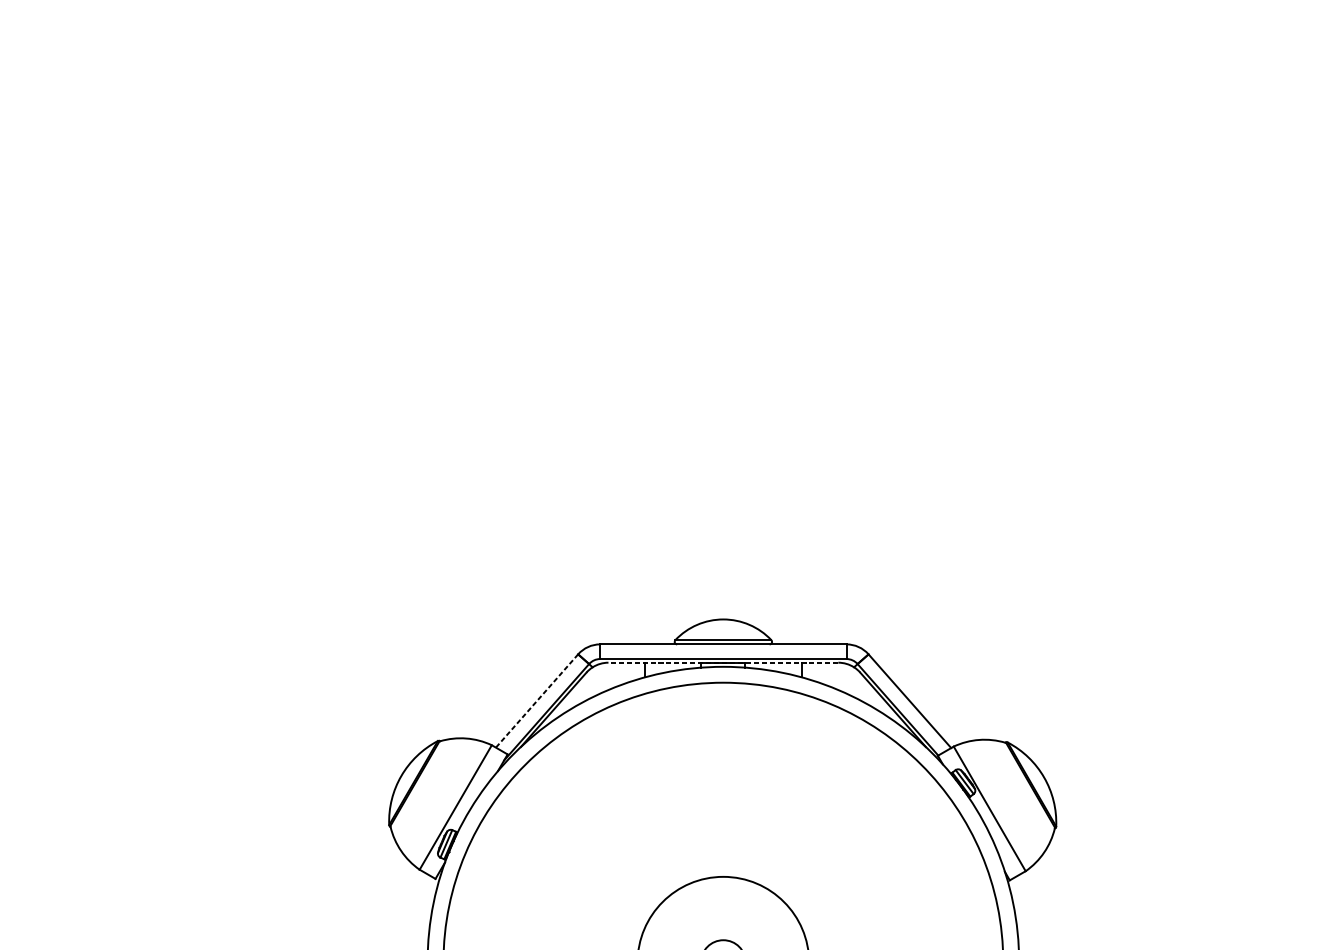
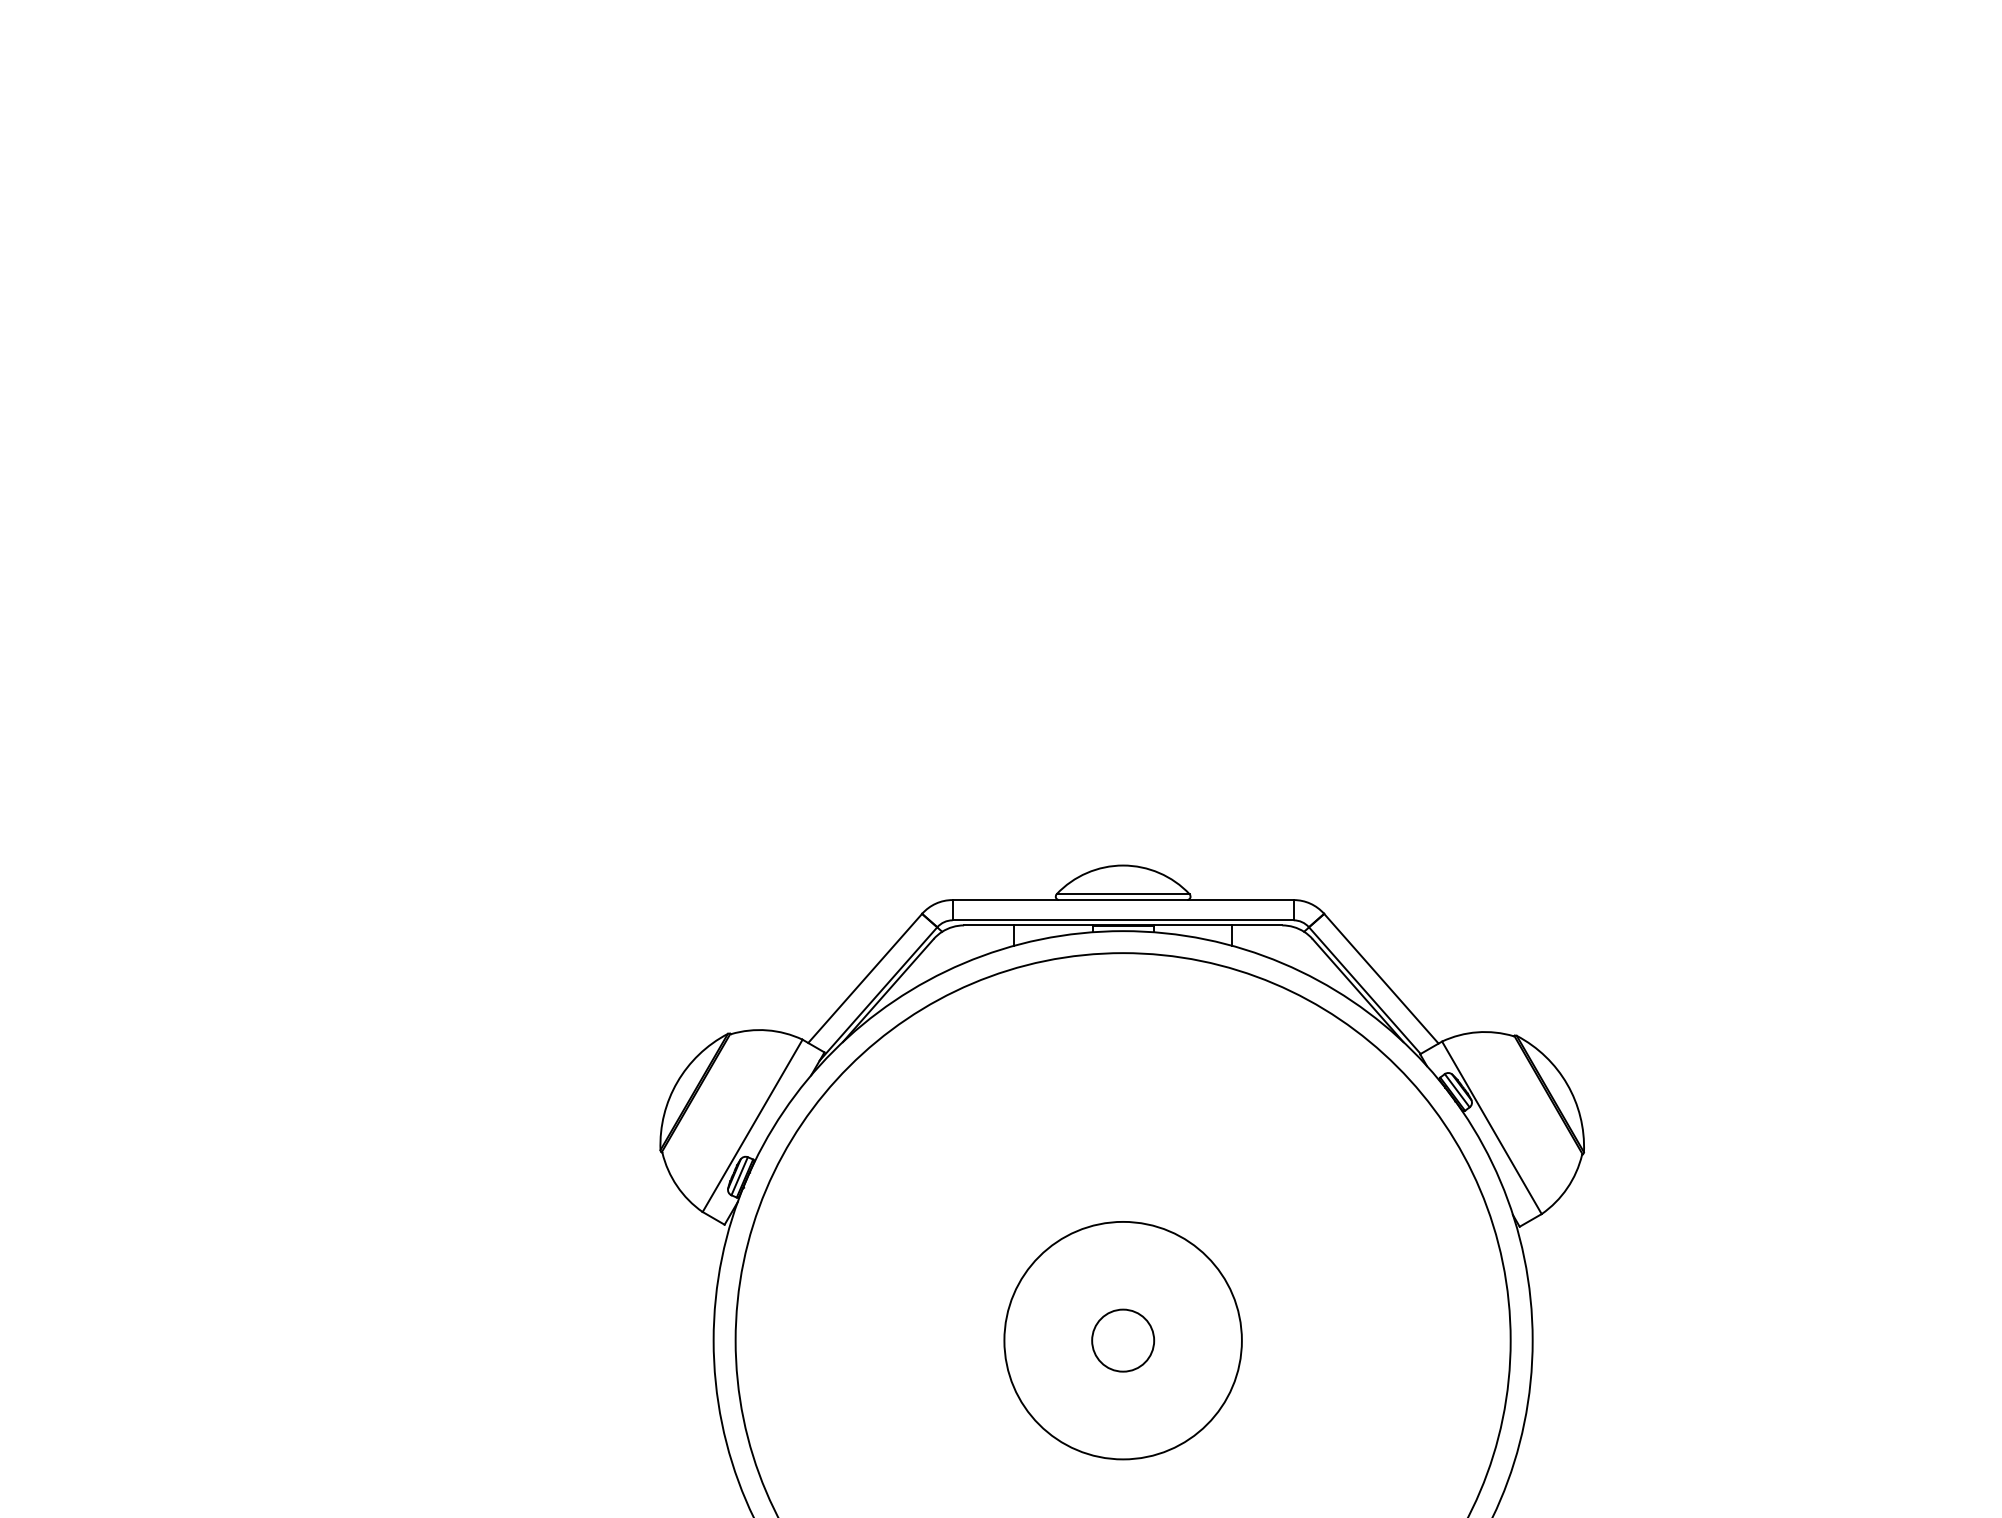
line: (722, 662) -> (1122, 925), dashed -> solid
line: (536, 701) -> (864, 978), dashed -> solid

